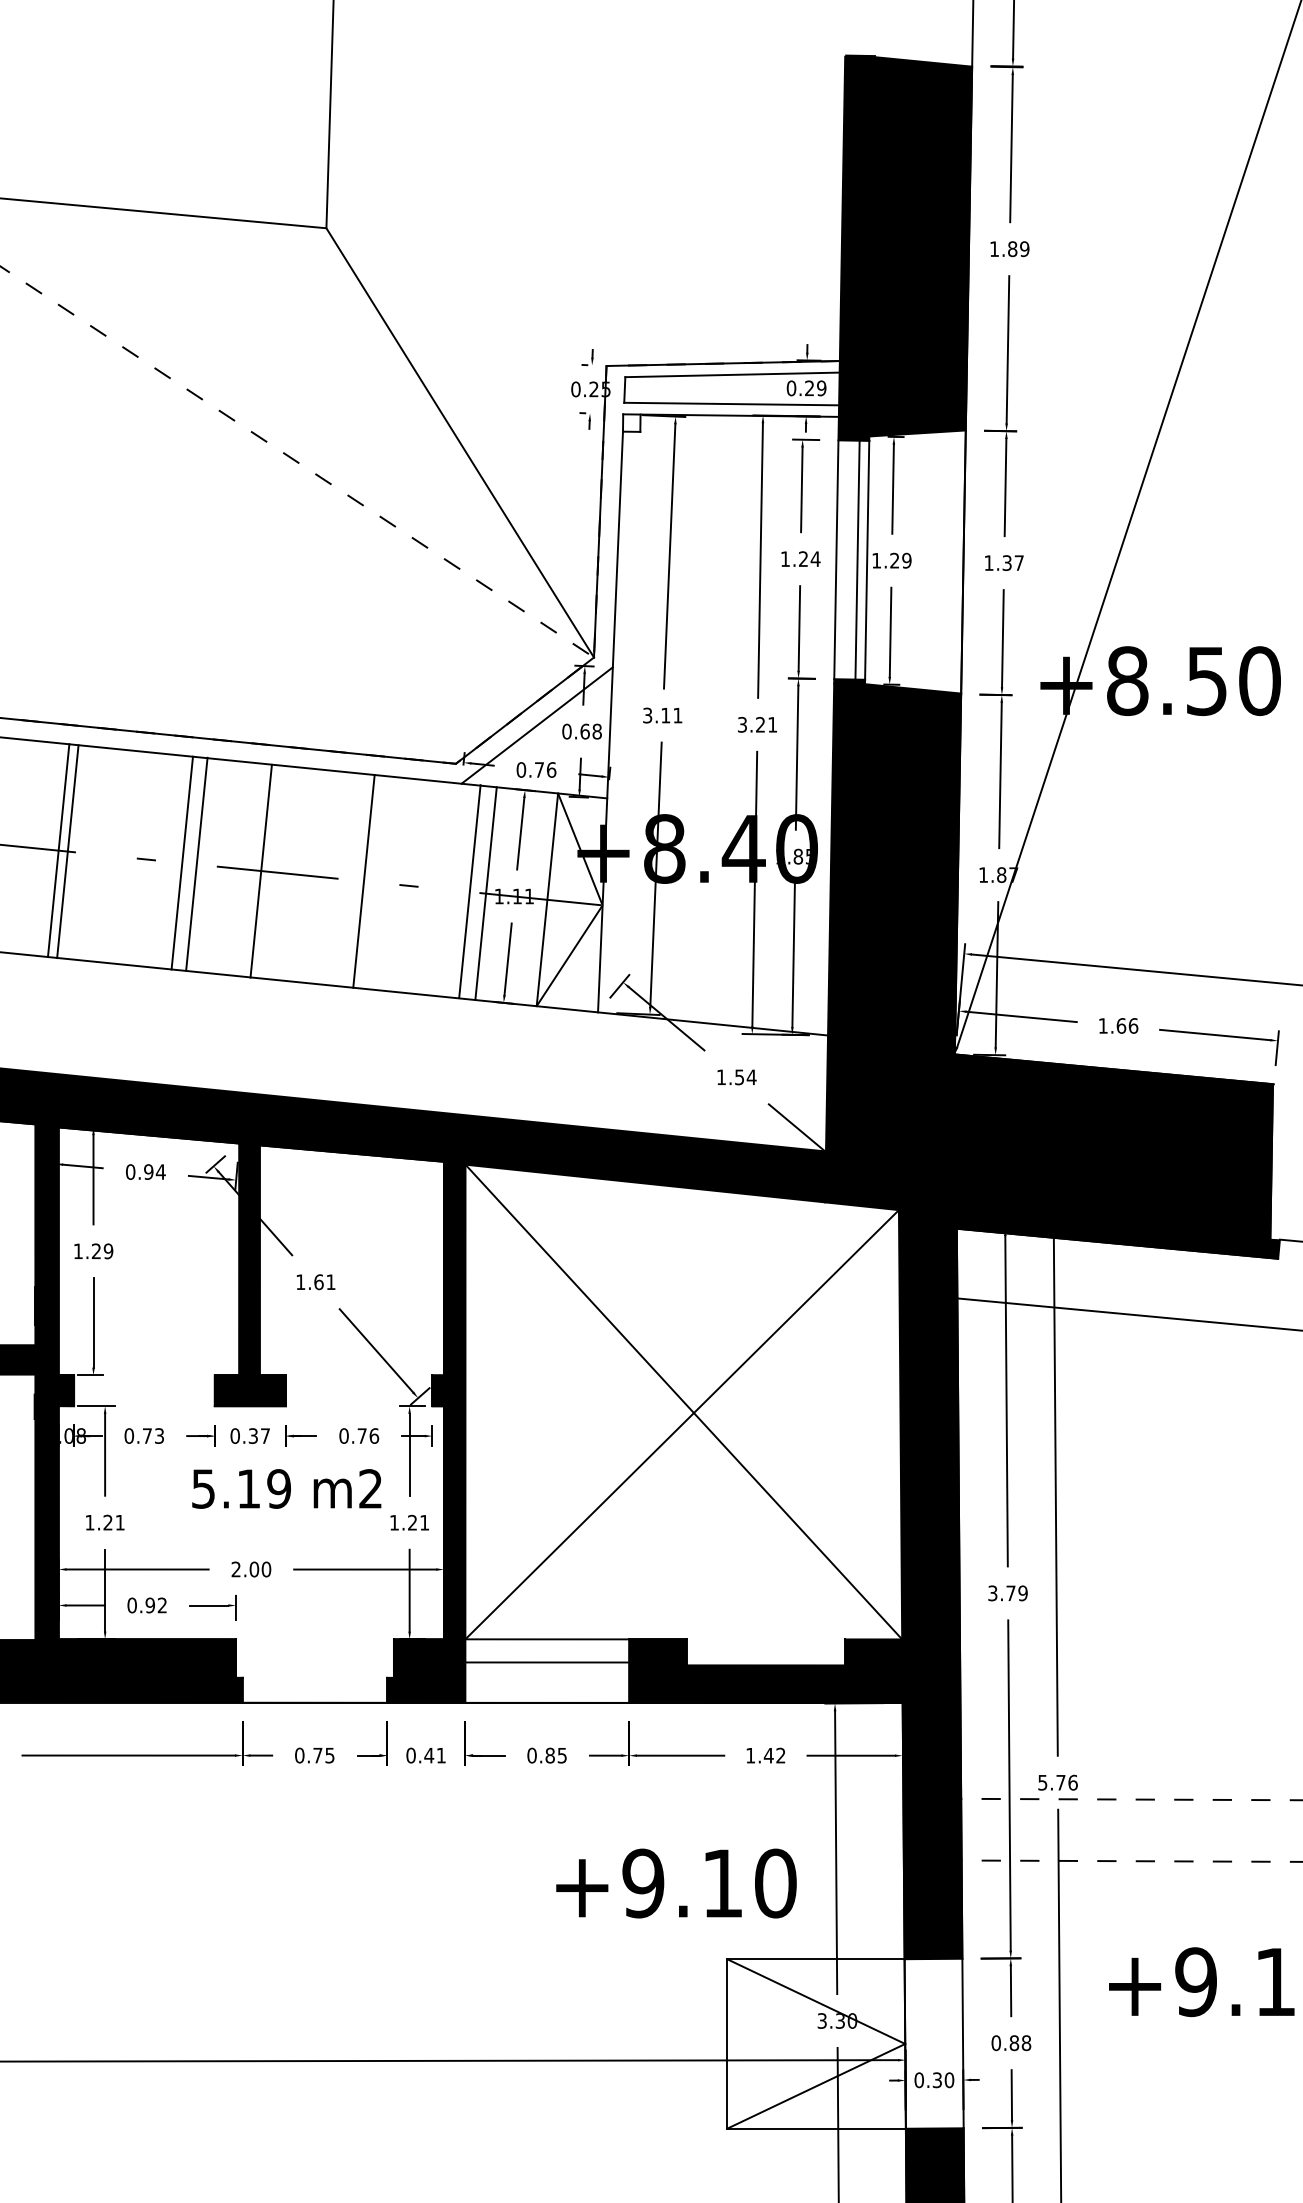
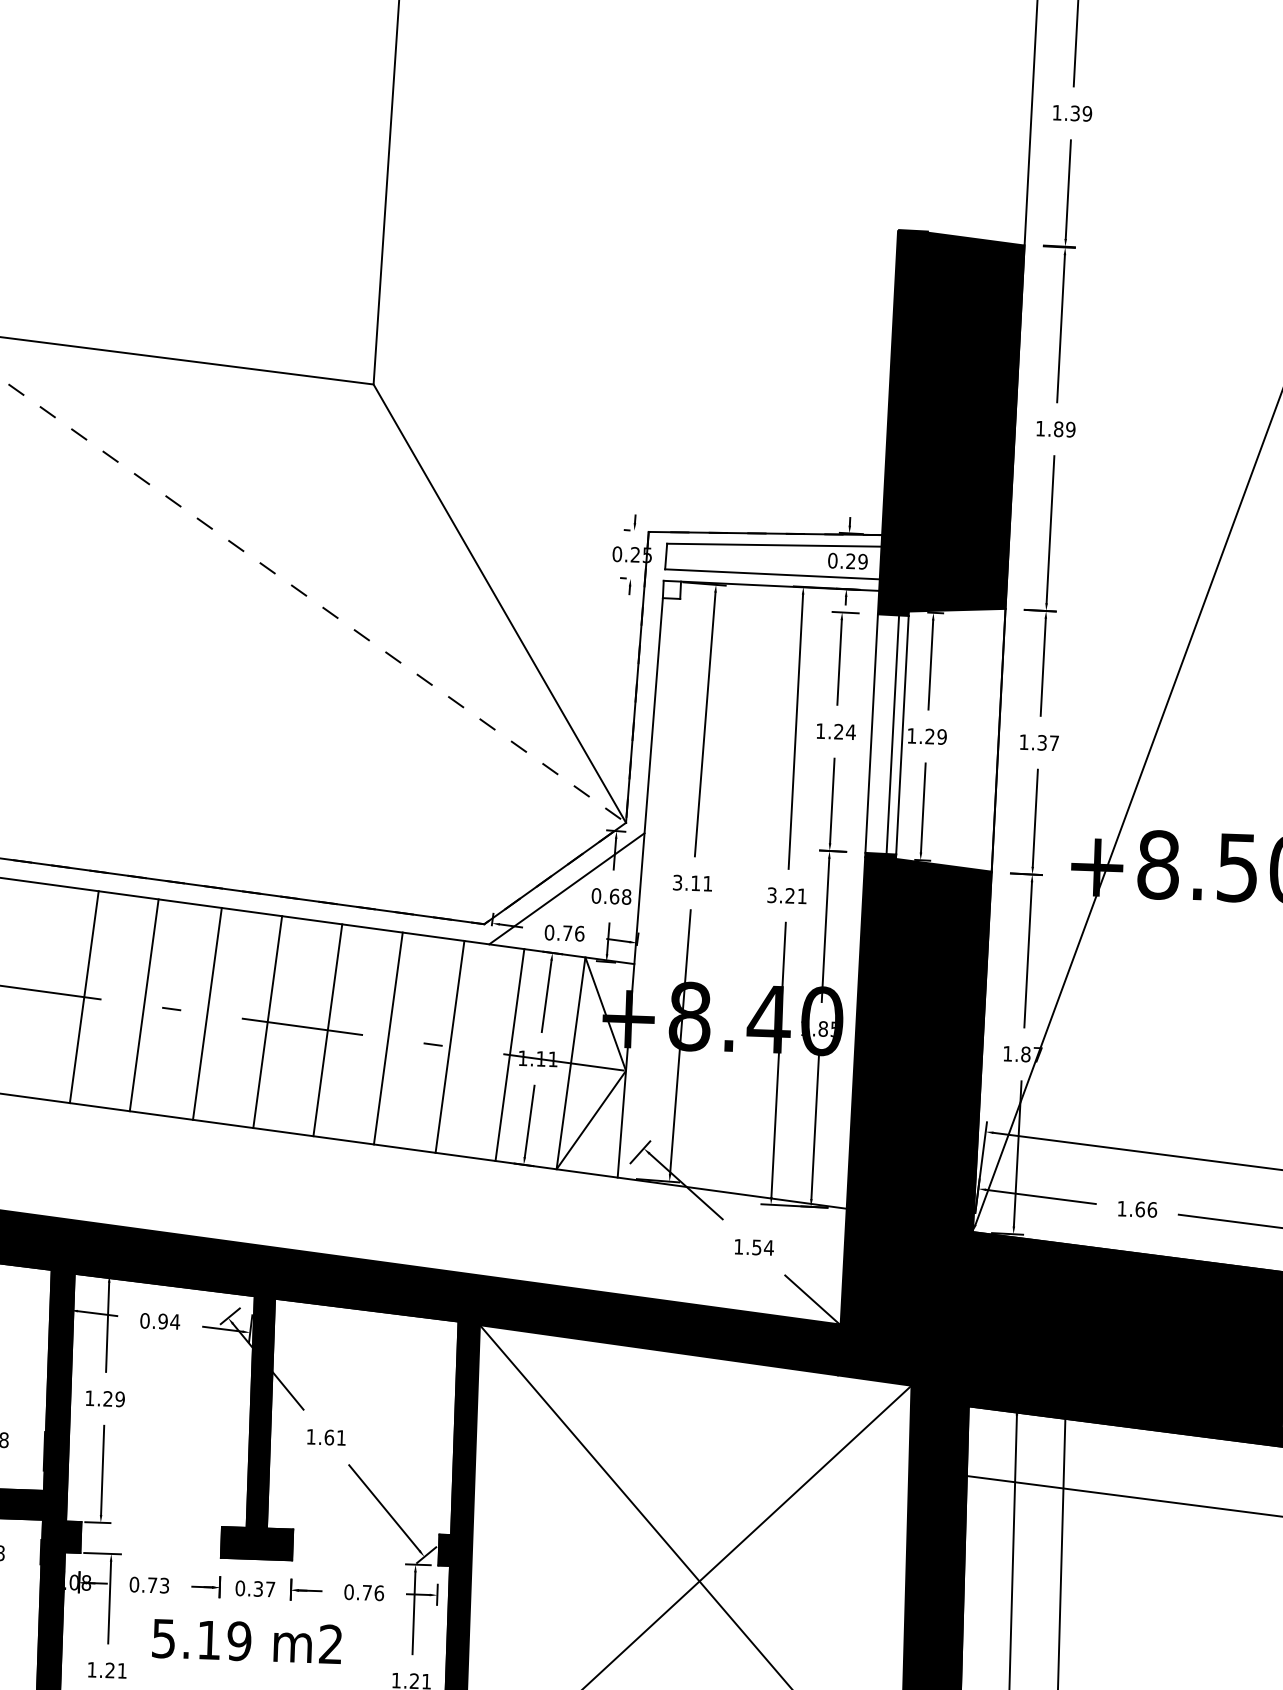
line: (67, 851) -> (143, 1005), moved
line: (196, 863) -> (267, 1021), moved
line: (260, 870) -> (327, 1029), moved
line: (469, 891) -> (449, 1046), moved
text: (286, 1488) -> (246, 1641), moved

